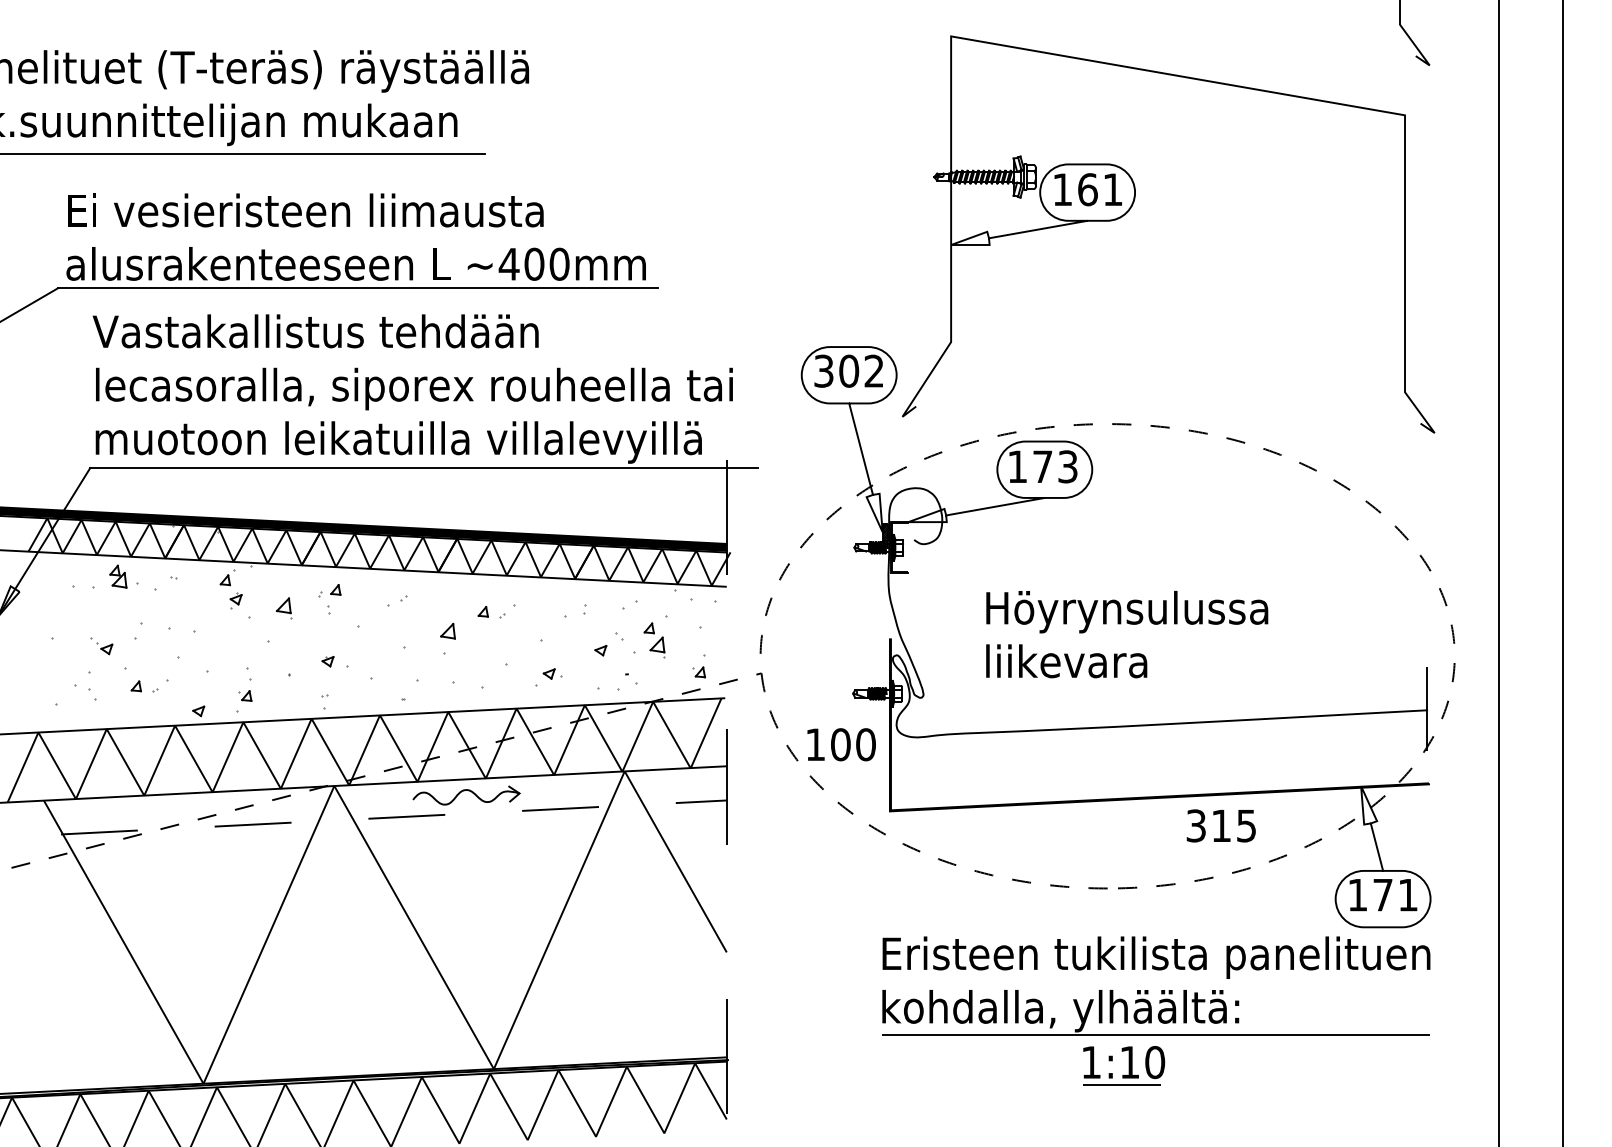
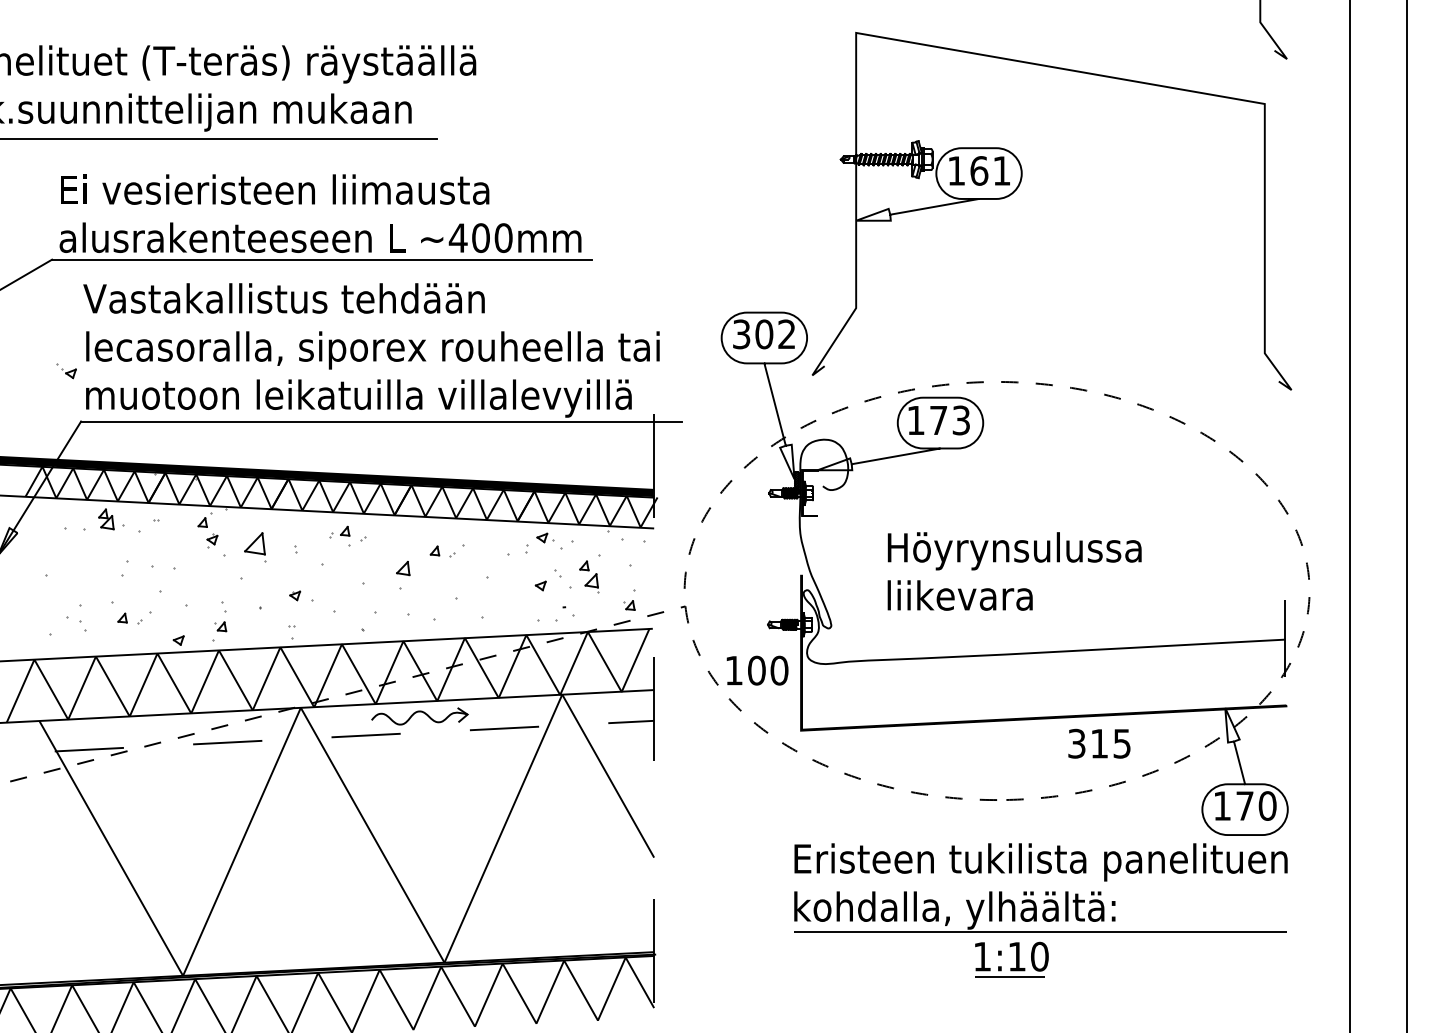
part: (329, 590) -> (339, 531), moved
part: (283, 609) -> (255, 548), size x1.6
part: (101, 646) -> (66, 371), moved
part: (552, 673) -> (545, 537), moved
text: (1407, 894) -> (1267, 805), 171 -> 170

